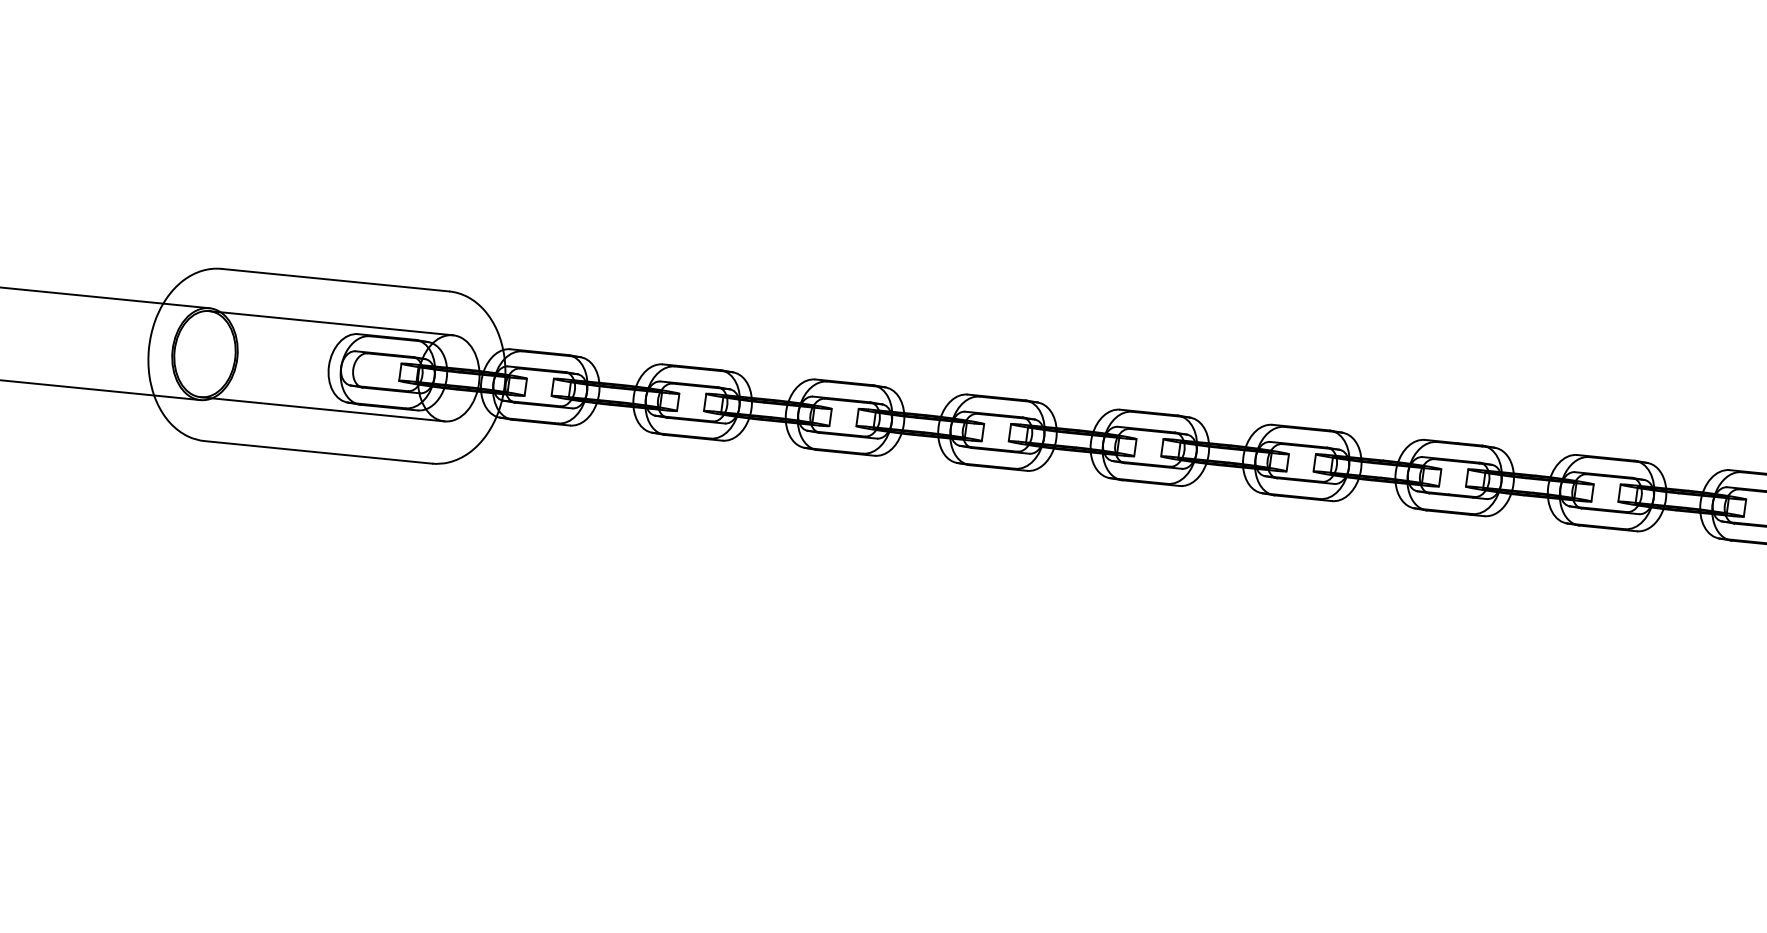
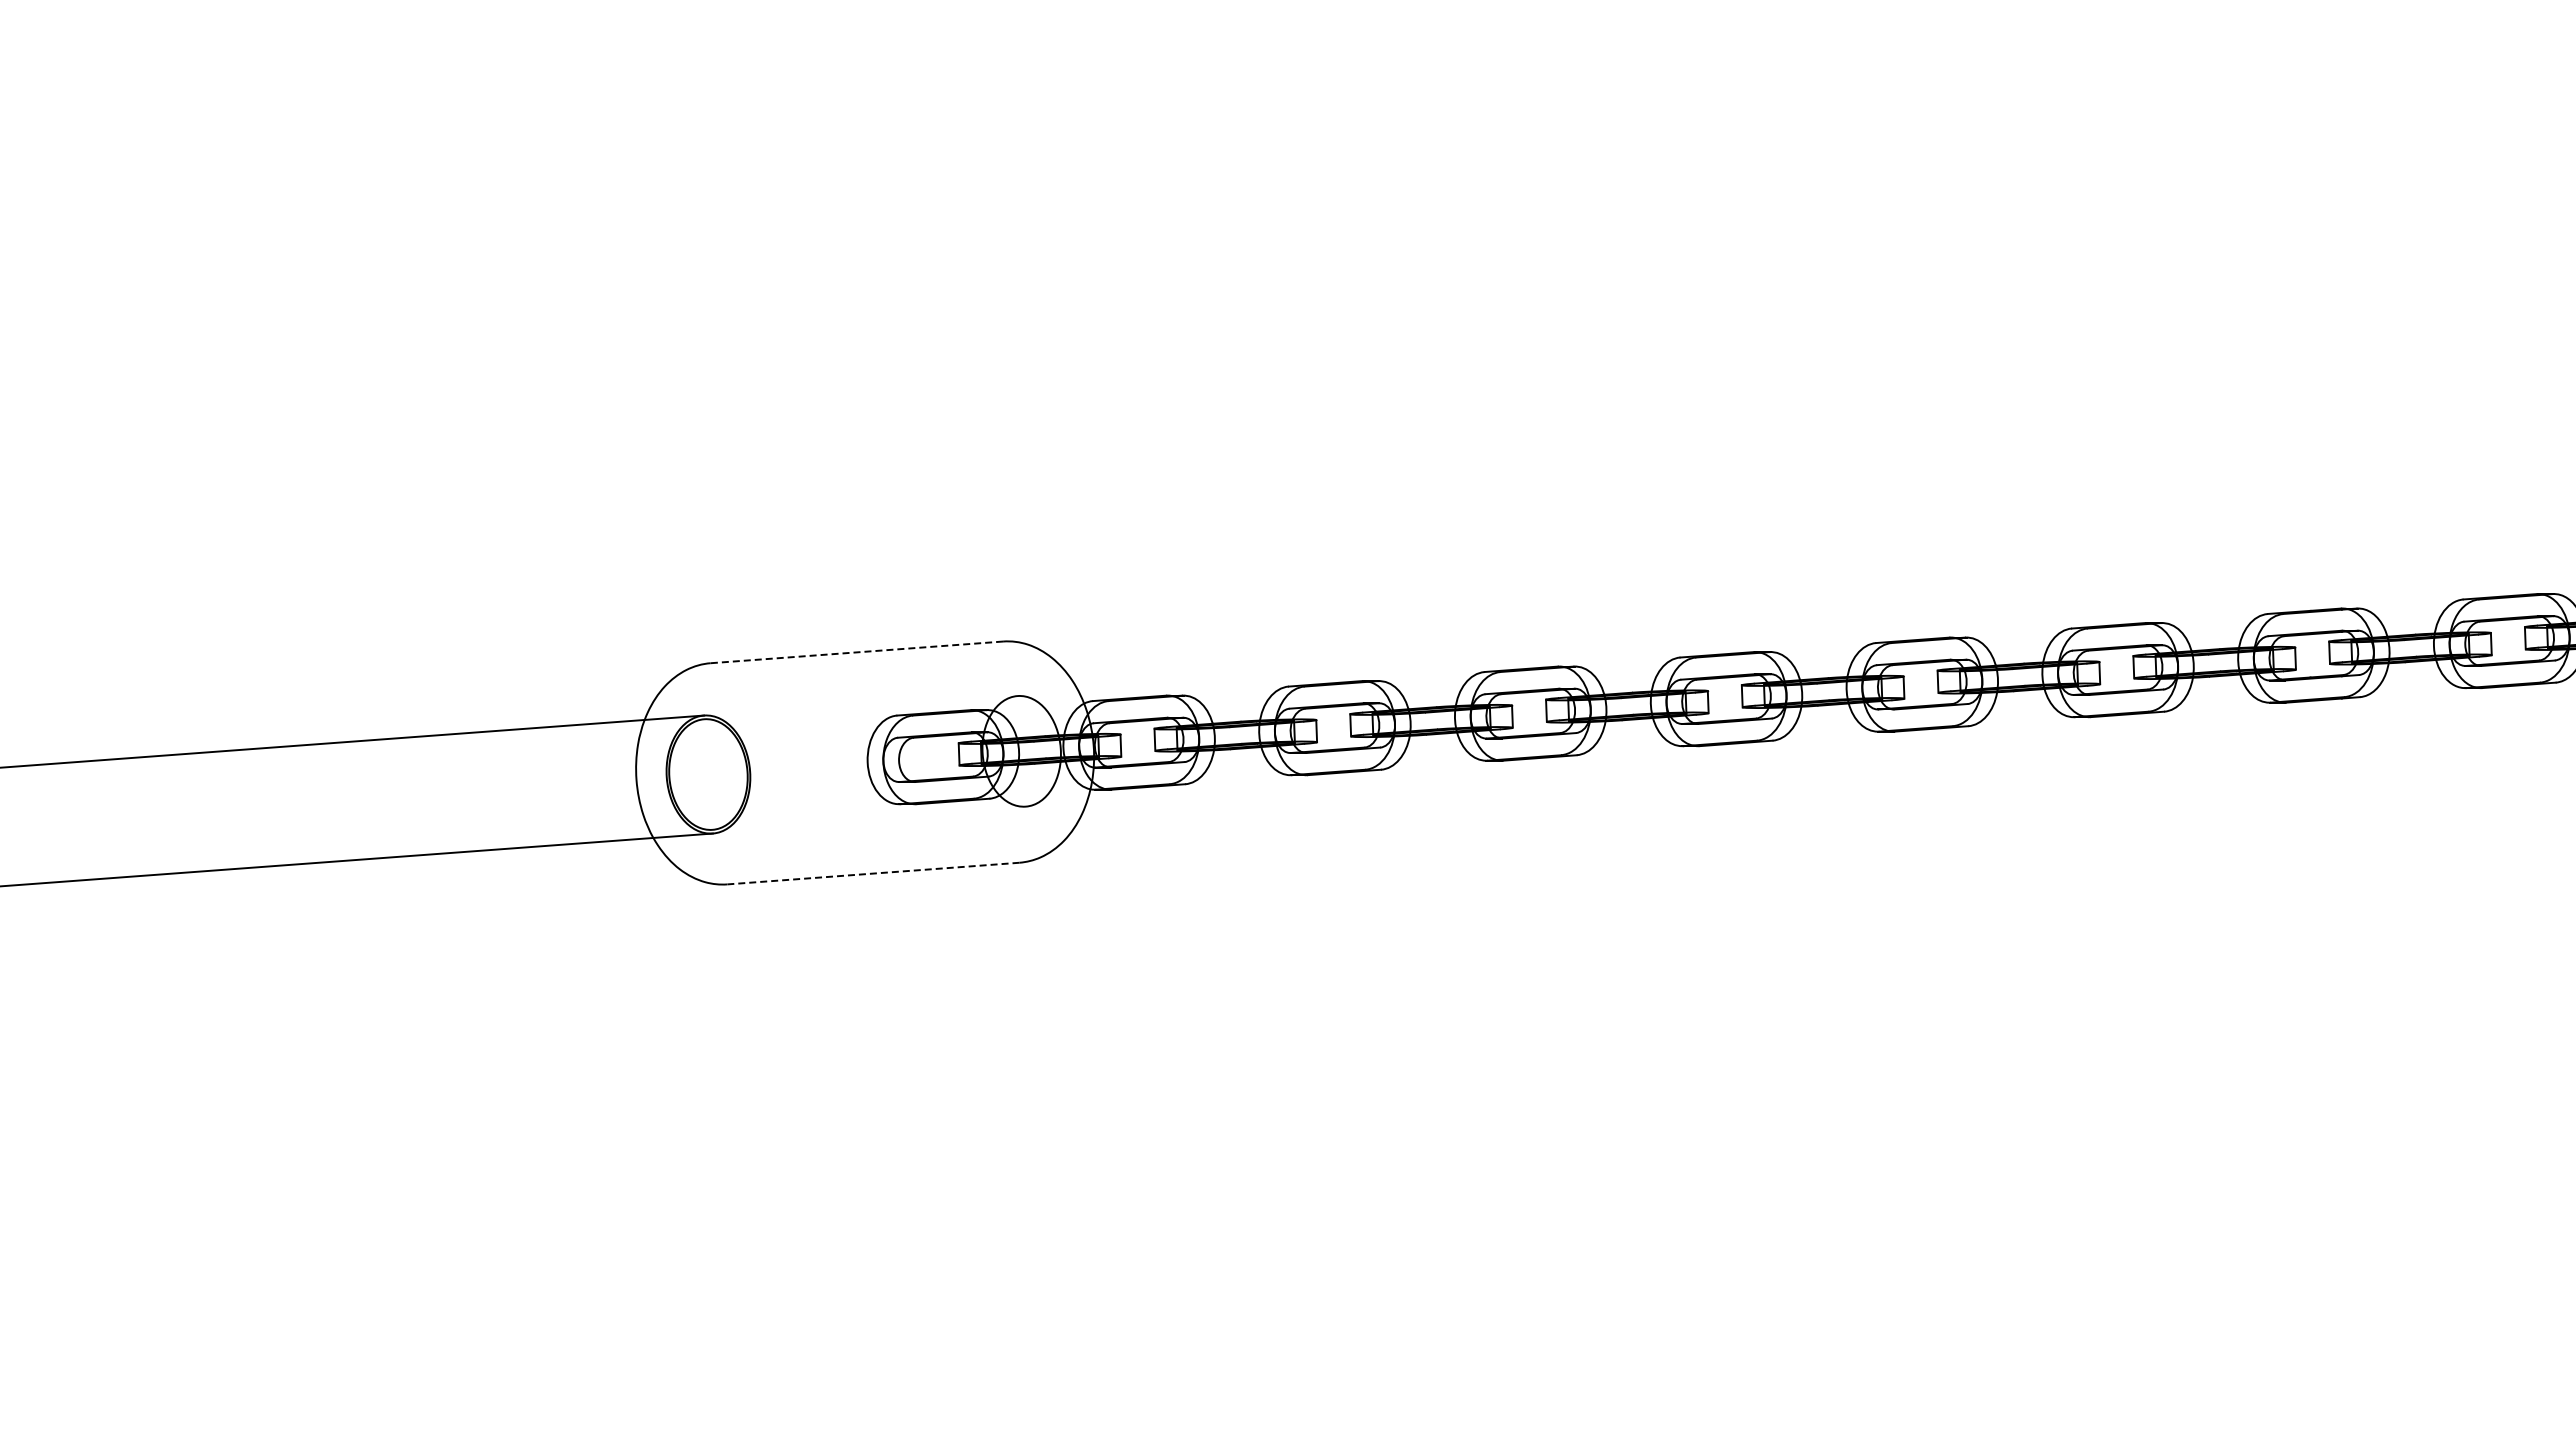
line: (335, 280) -> (856, 652), solid -> dashed
line: (330, 323) -> (860, 707), removed
line: (322, 408) -> (868, 817), removed
line: (318, 452) -> (873, 873), solid -> dashed

